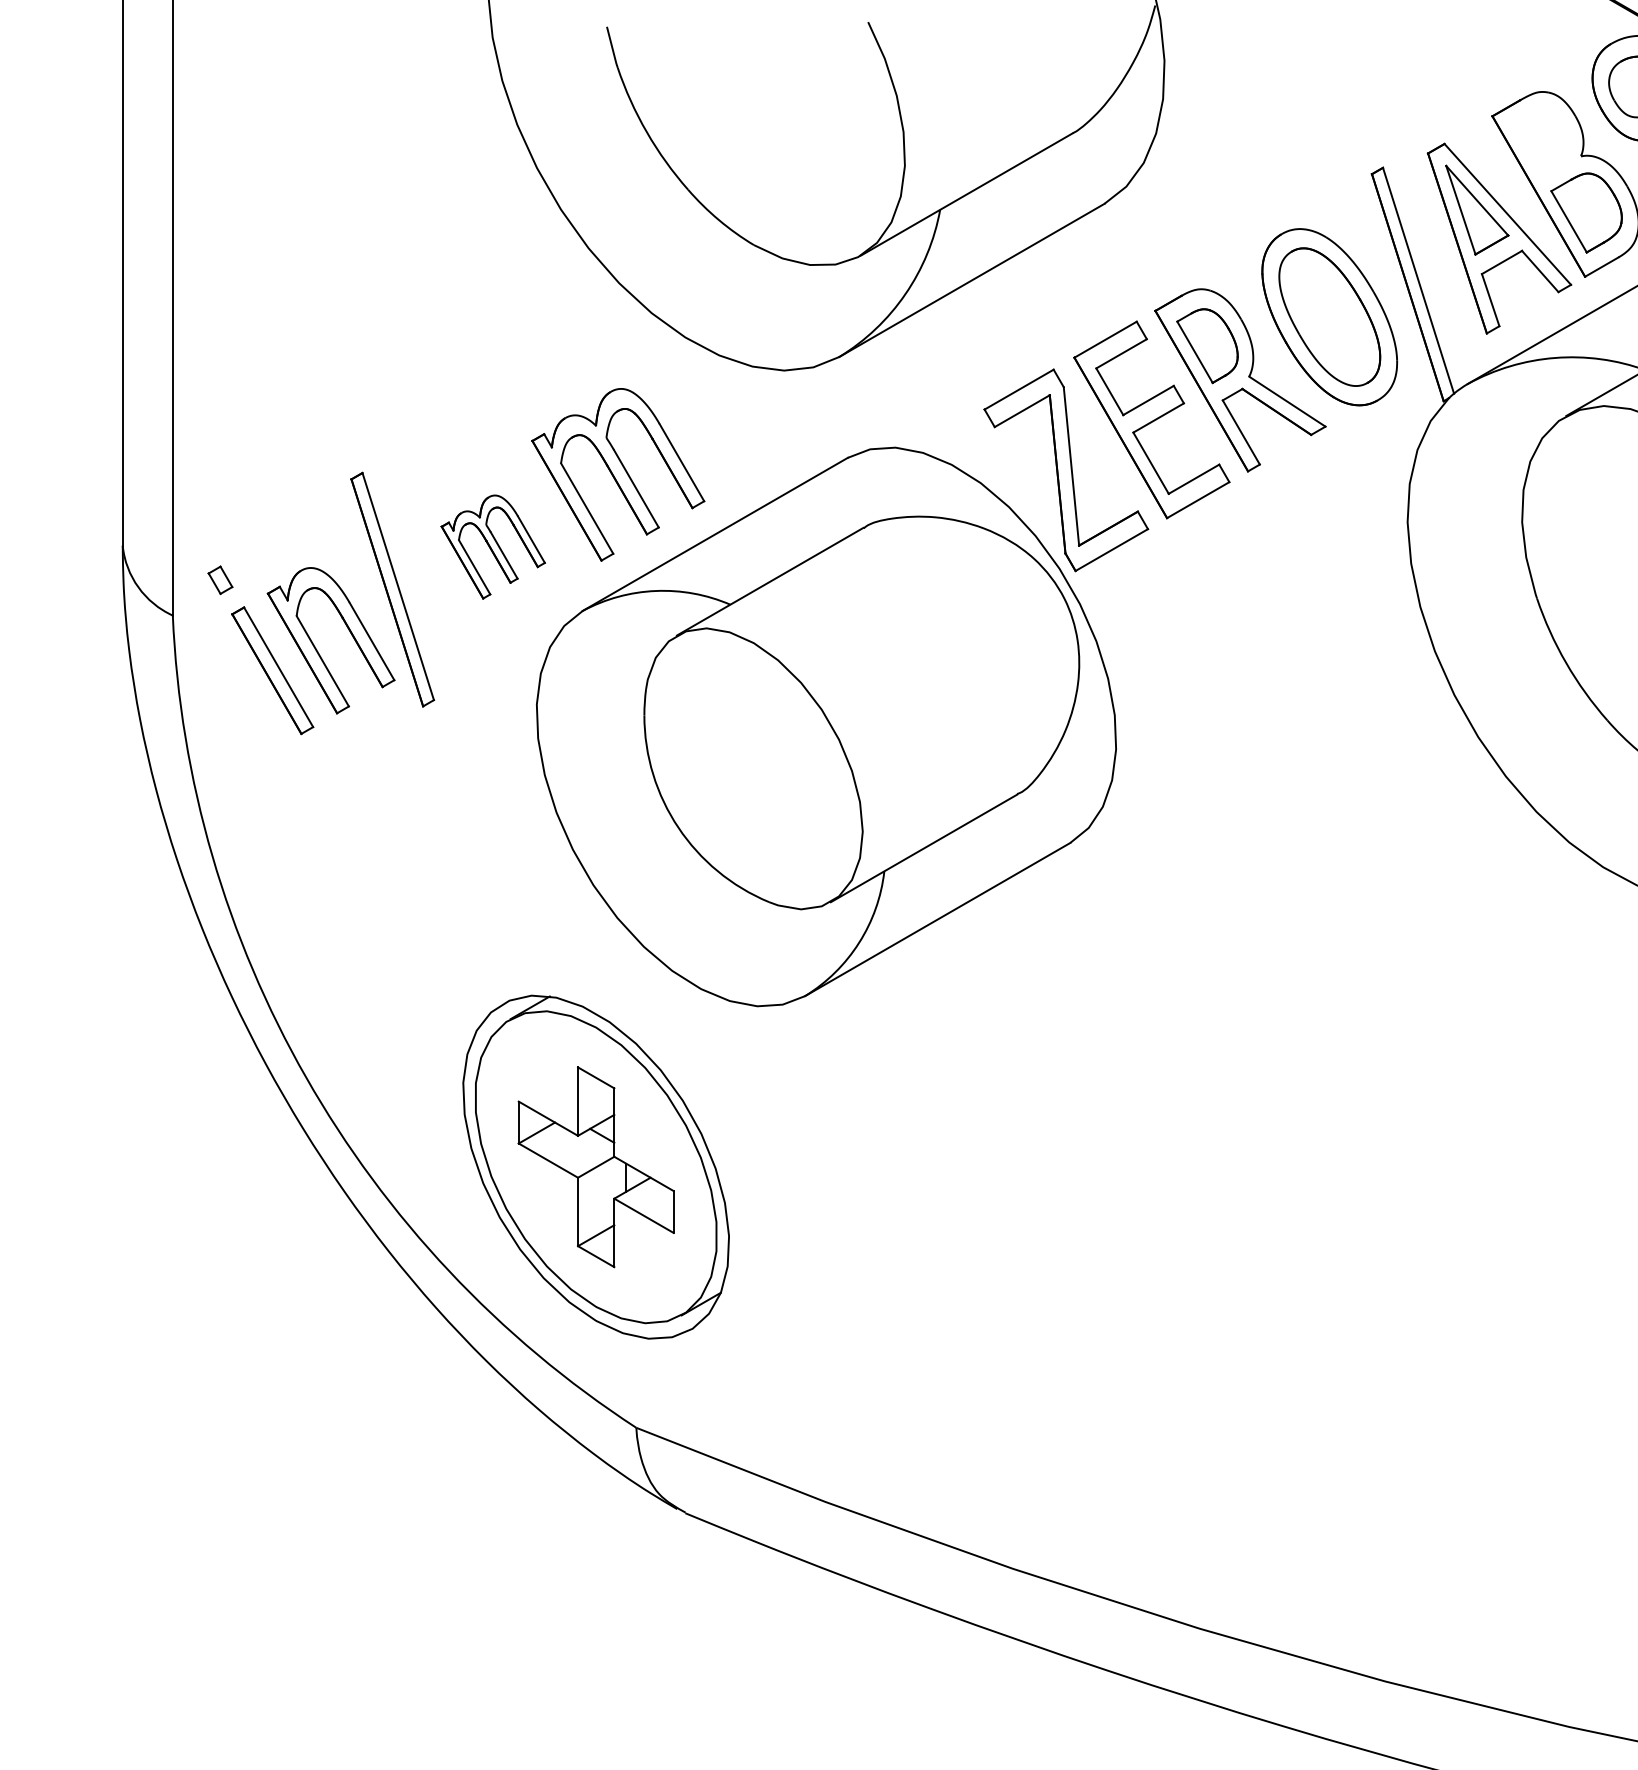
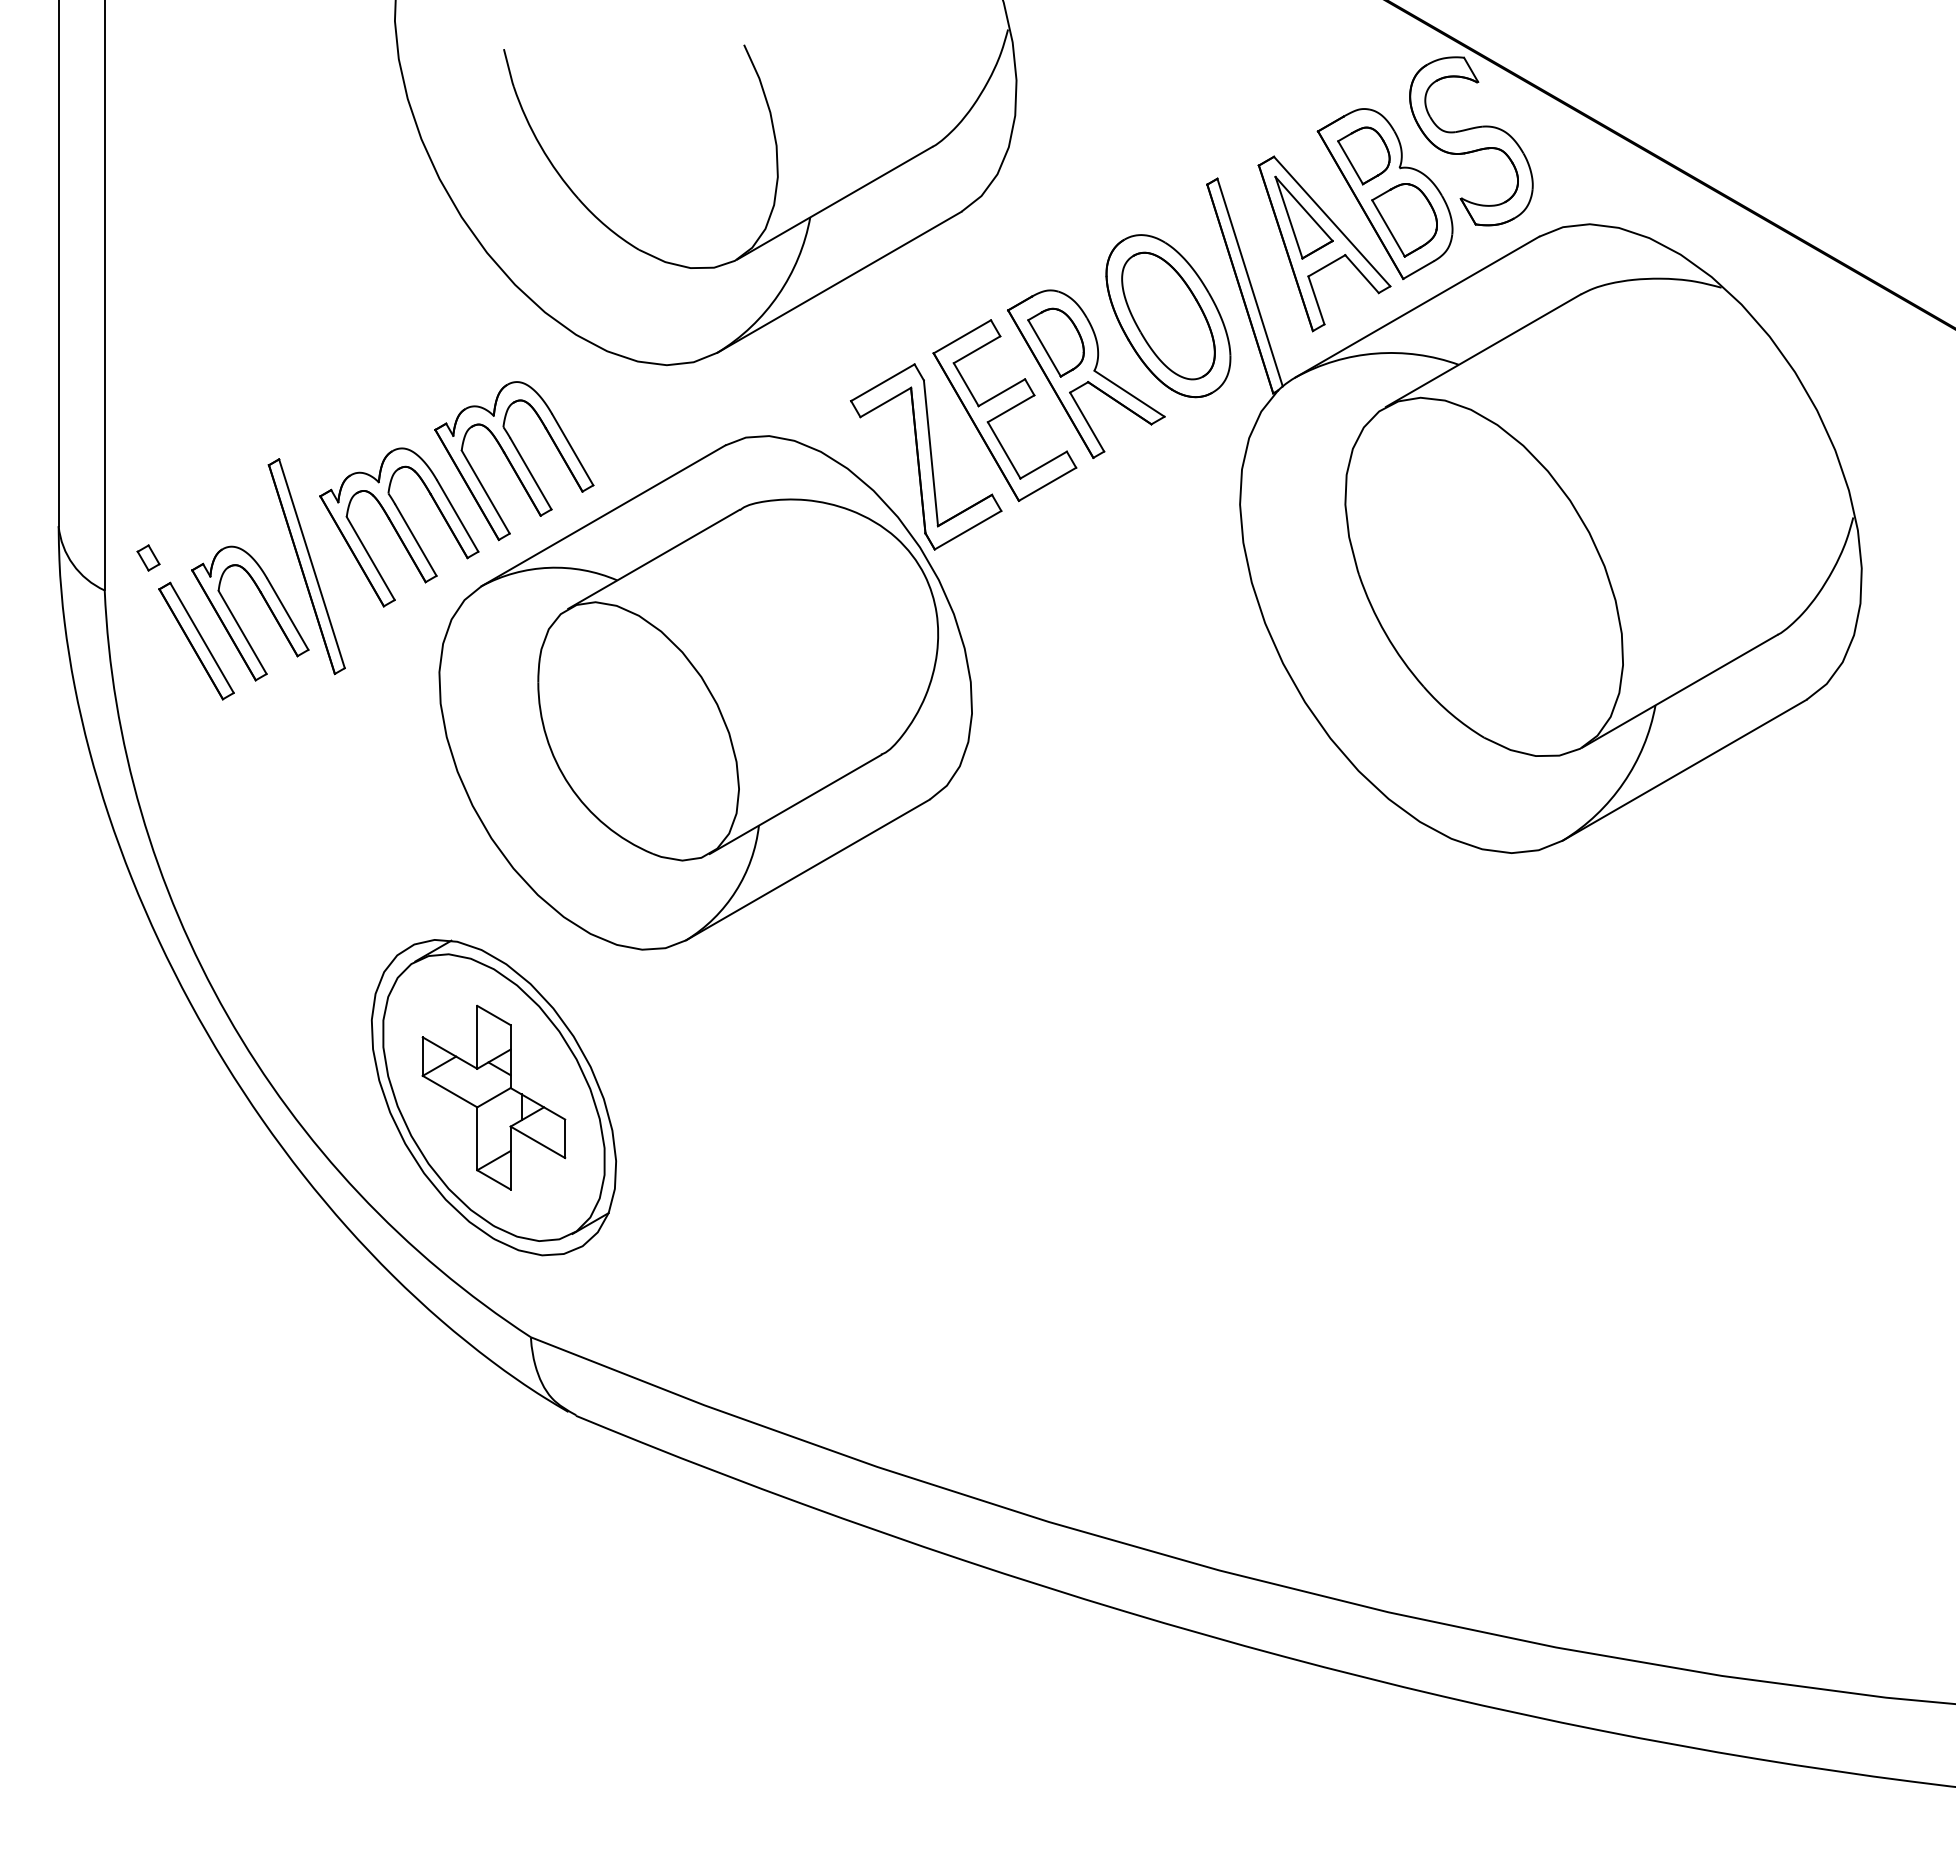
part: (1541, 142) -> (1363, 155), added
part: (493, 547) -> (399, 527), size x1.67

